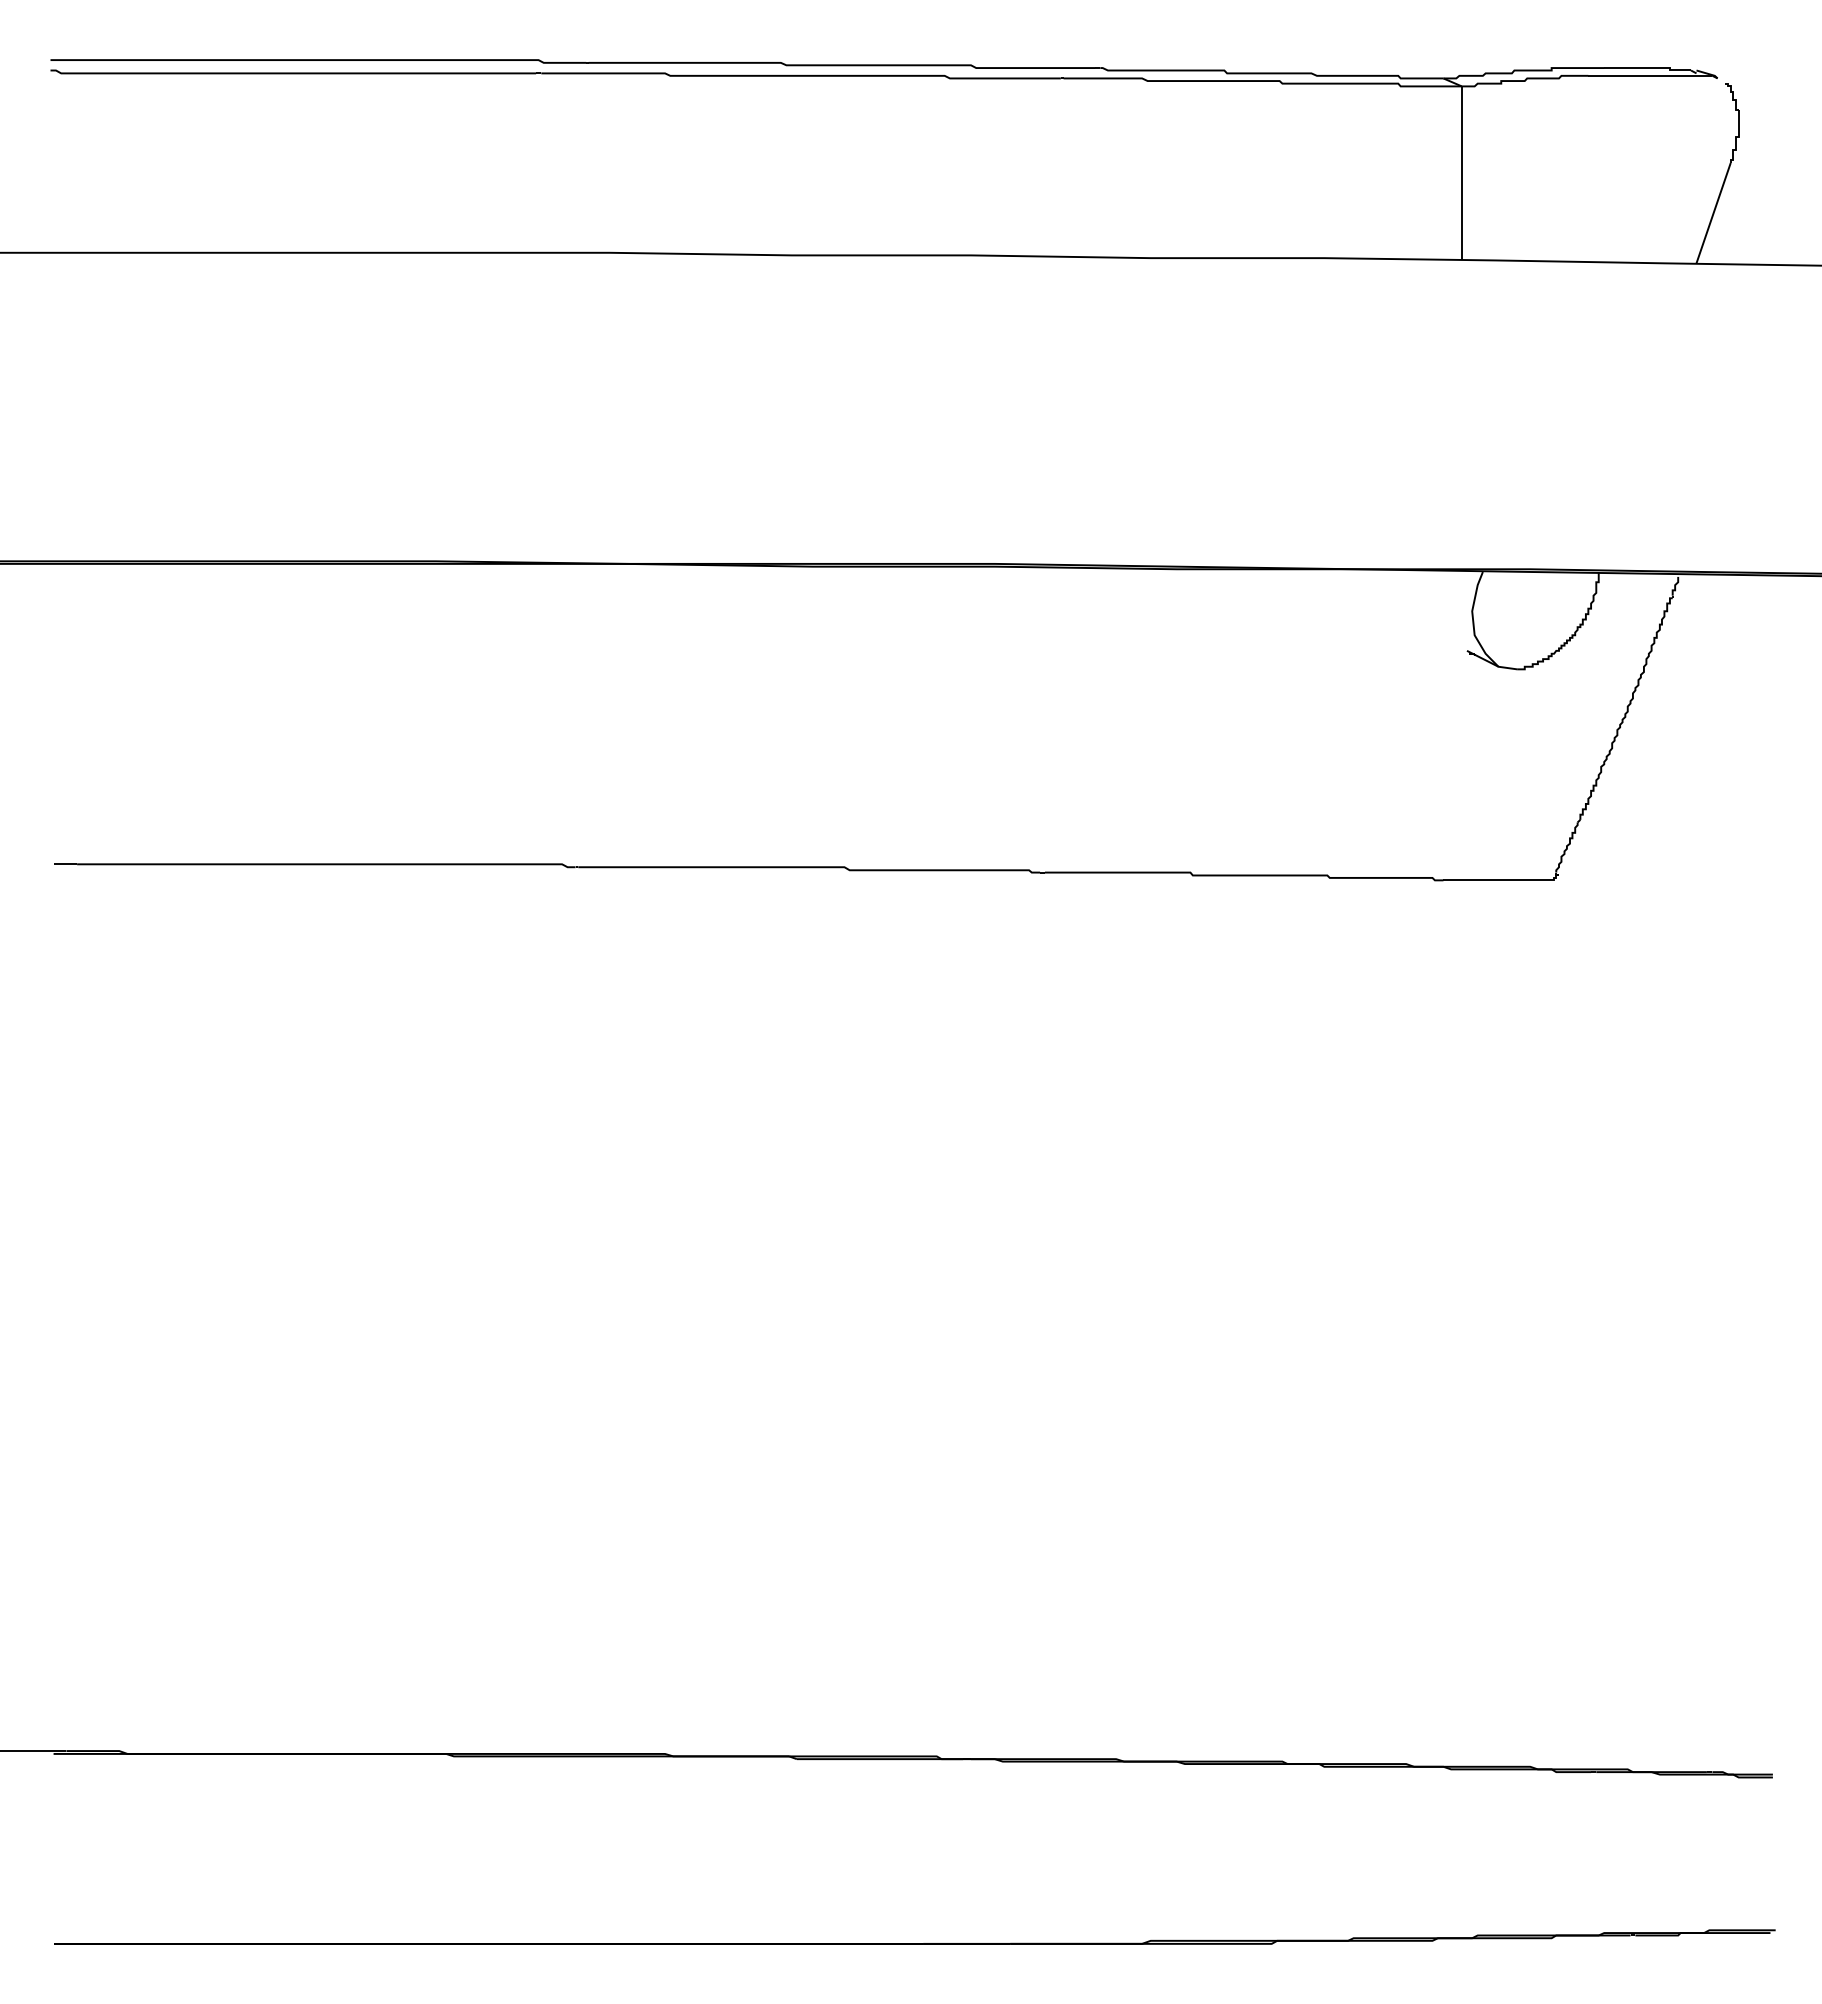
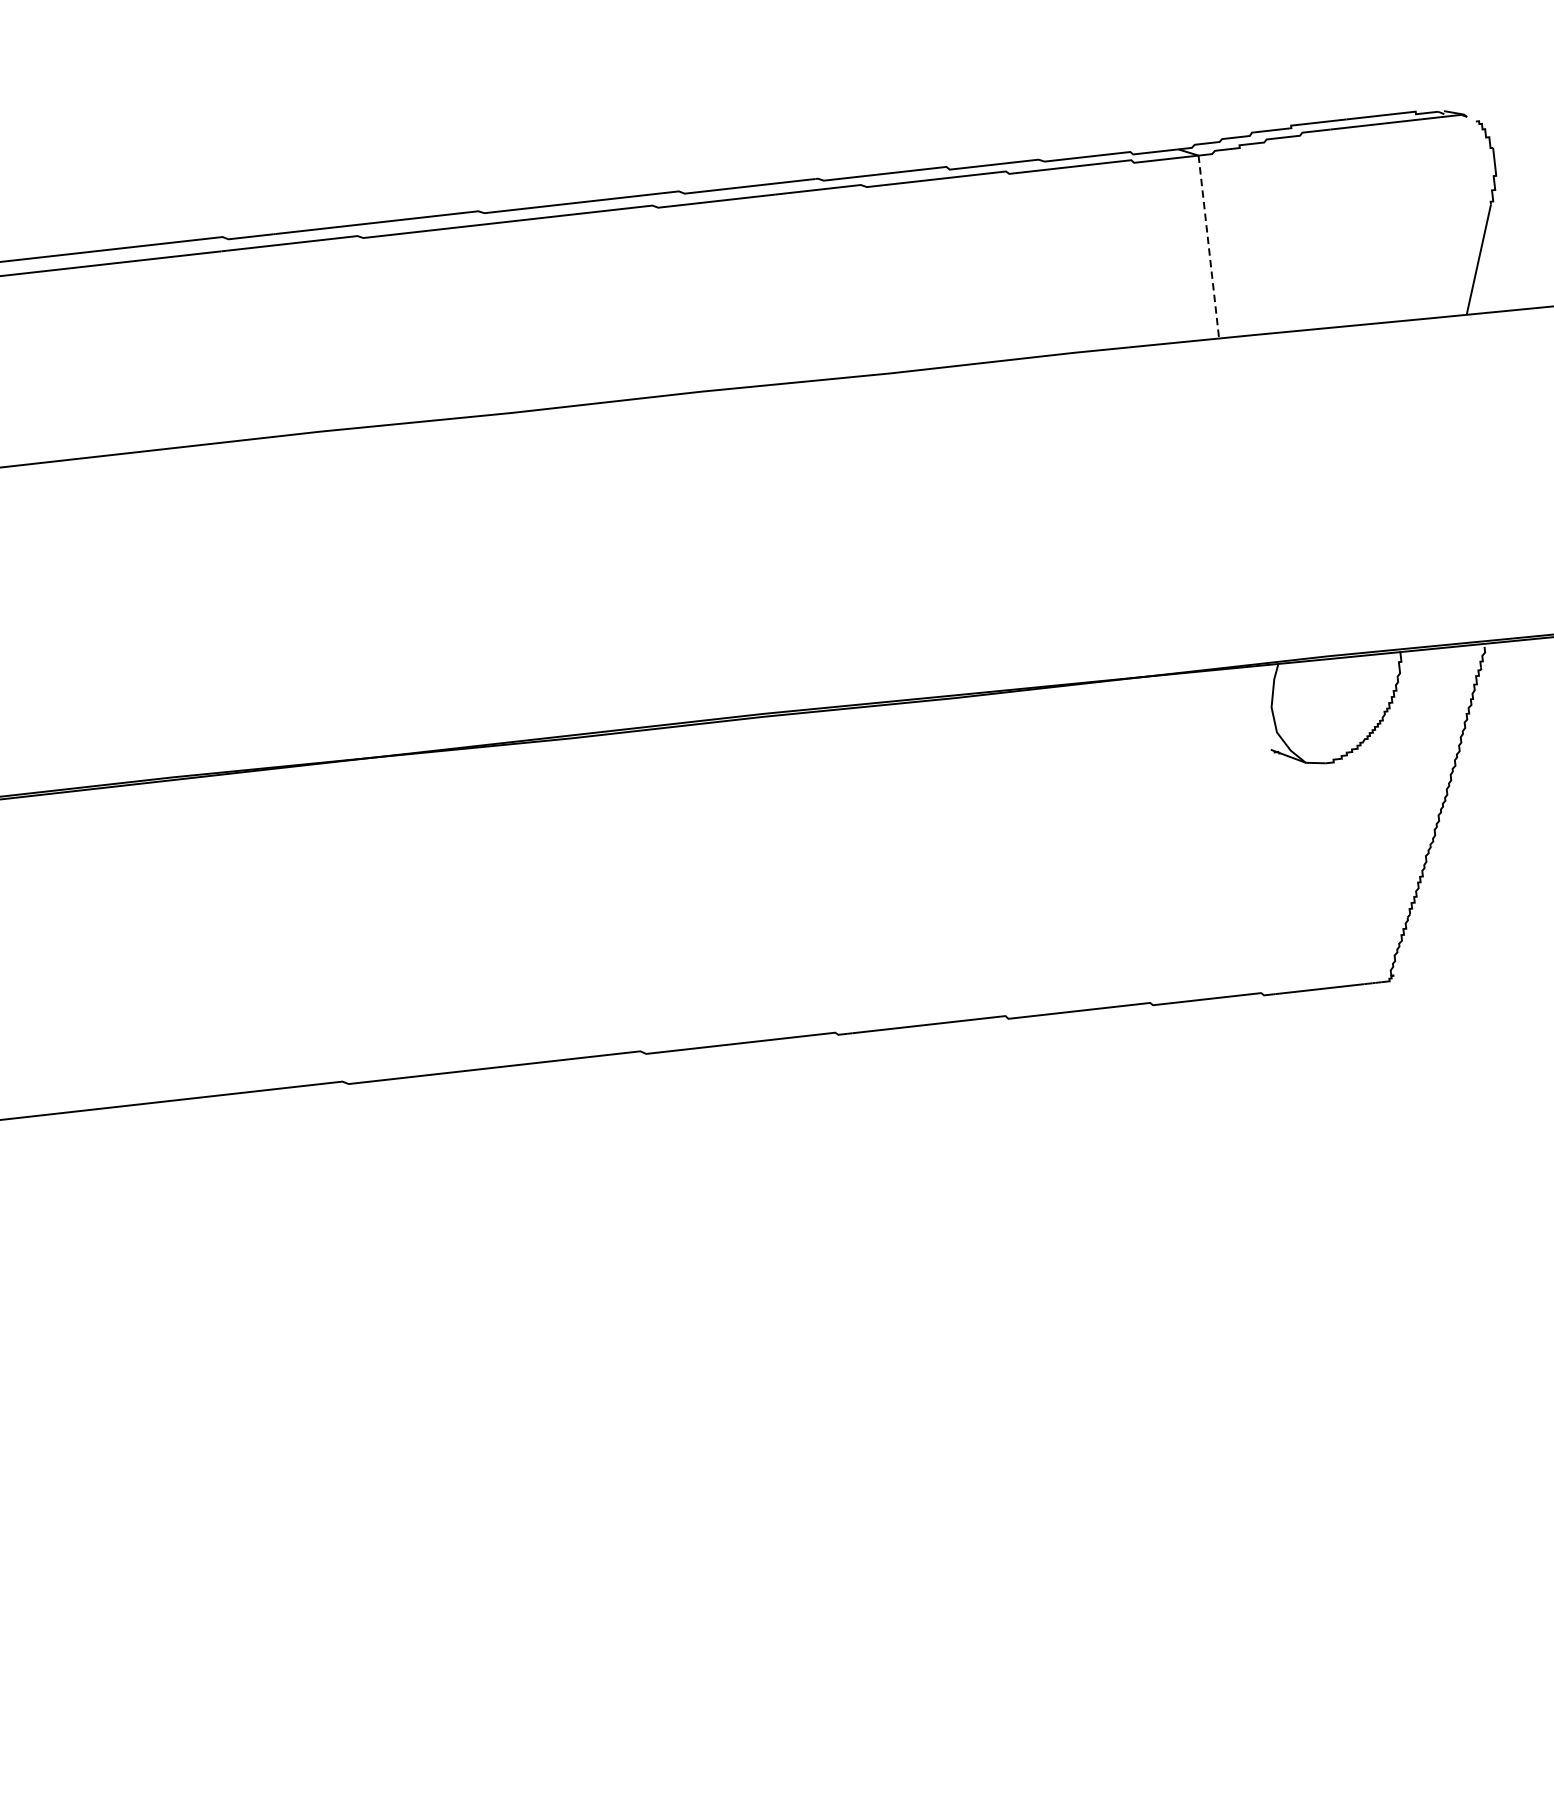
line: (1461, 173) -> (1208, 247), solid -> dashed

